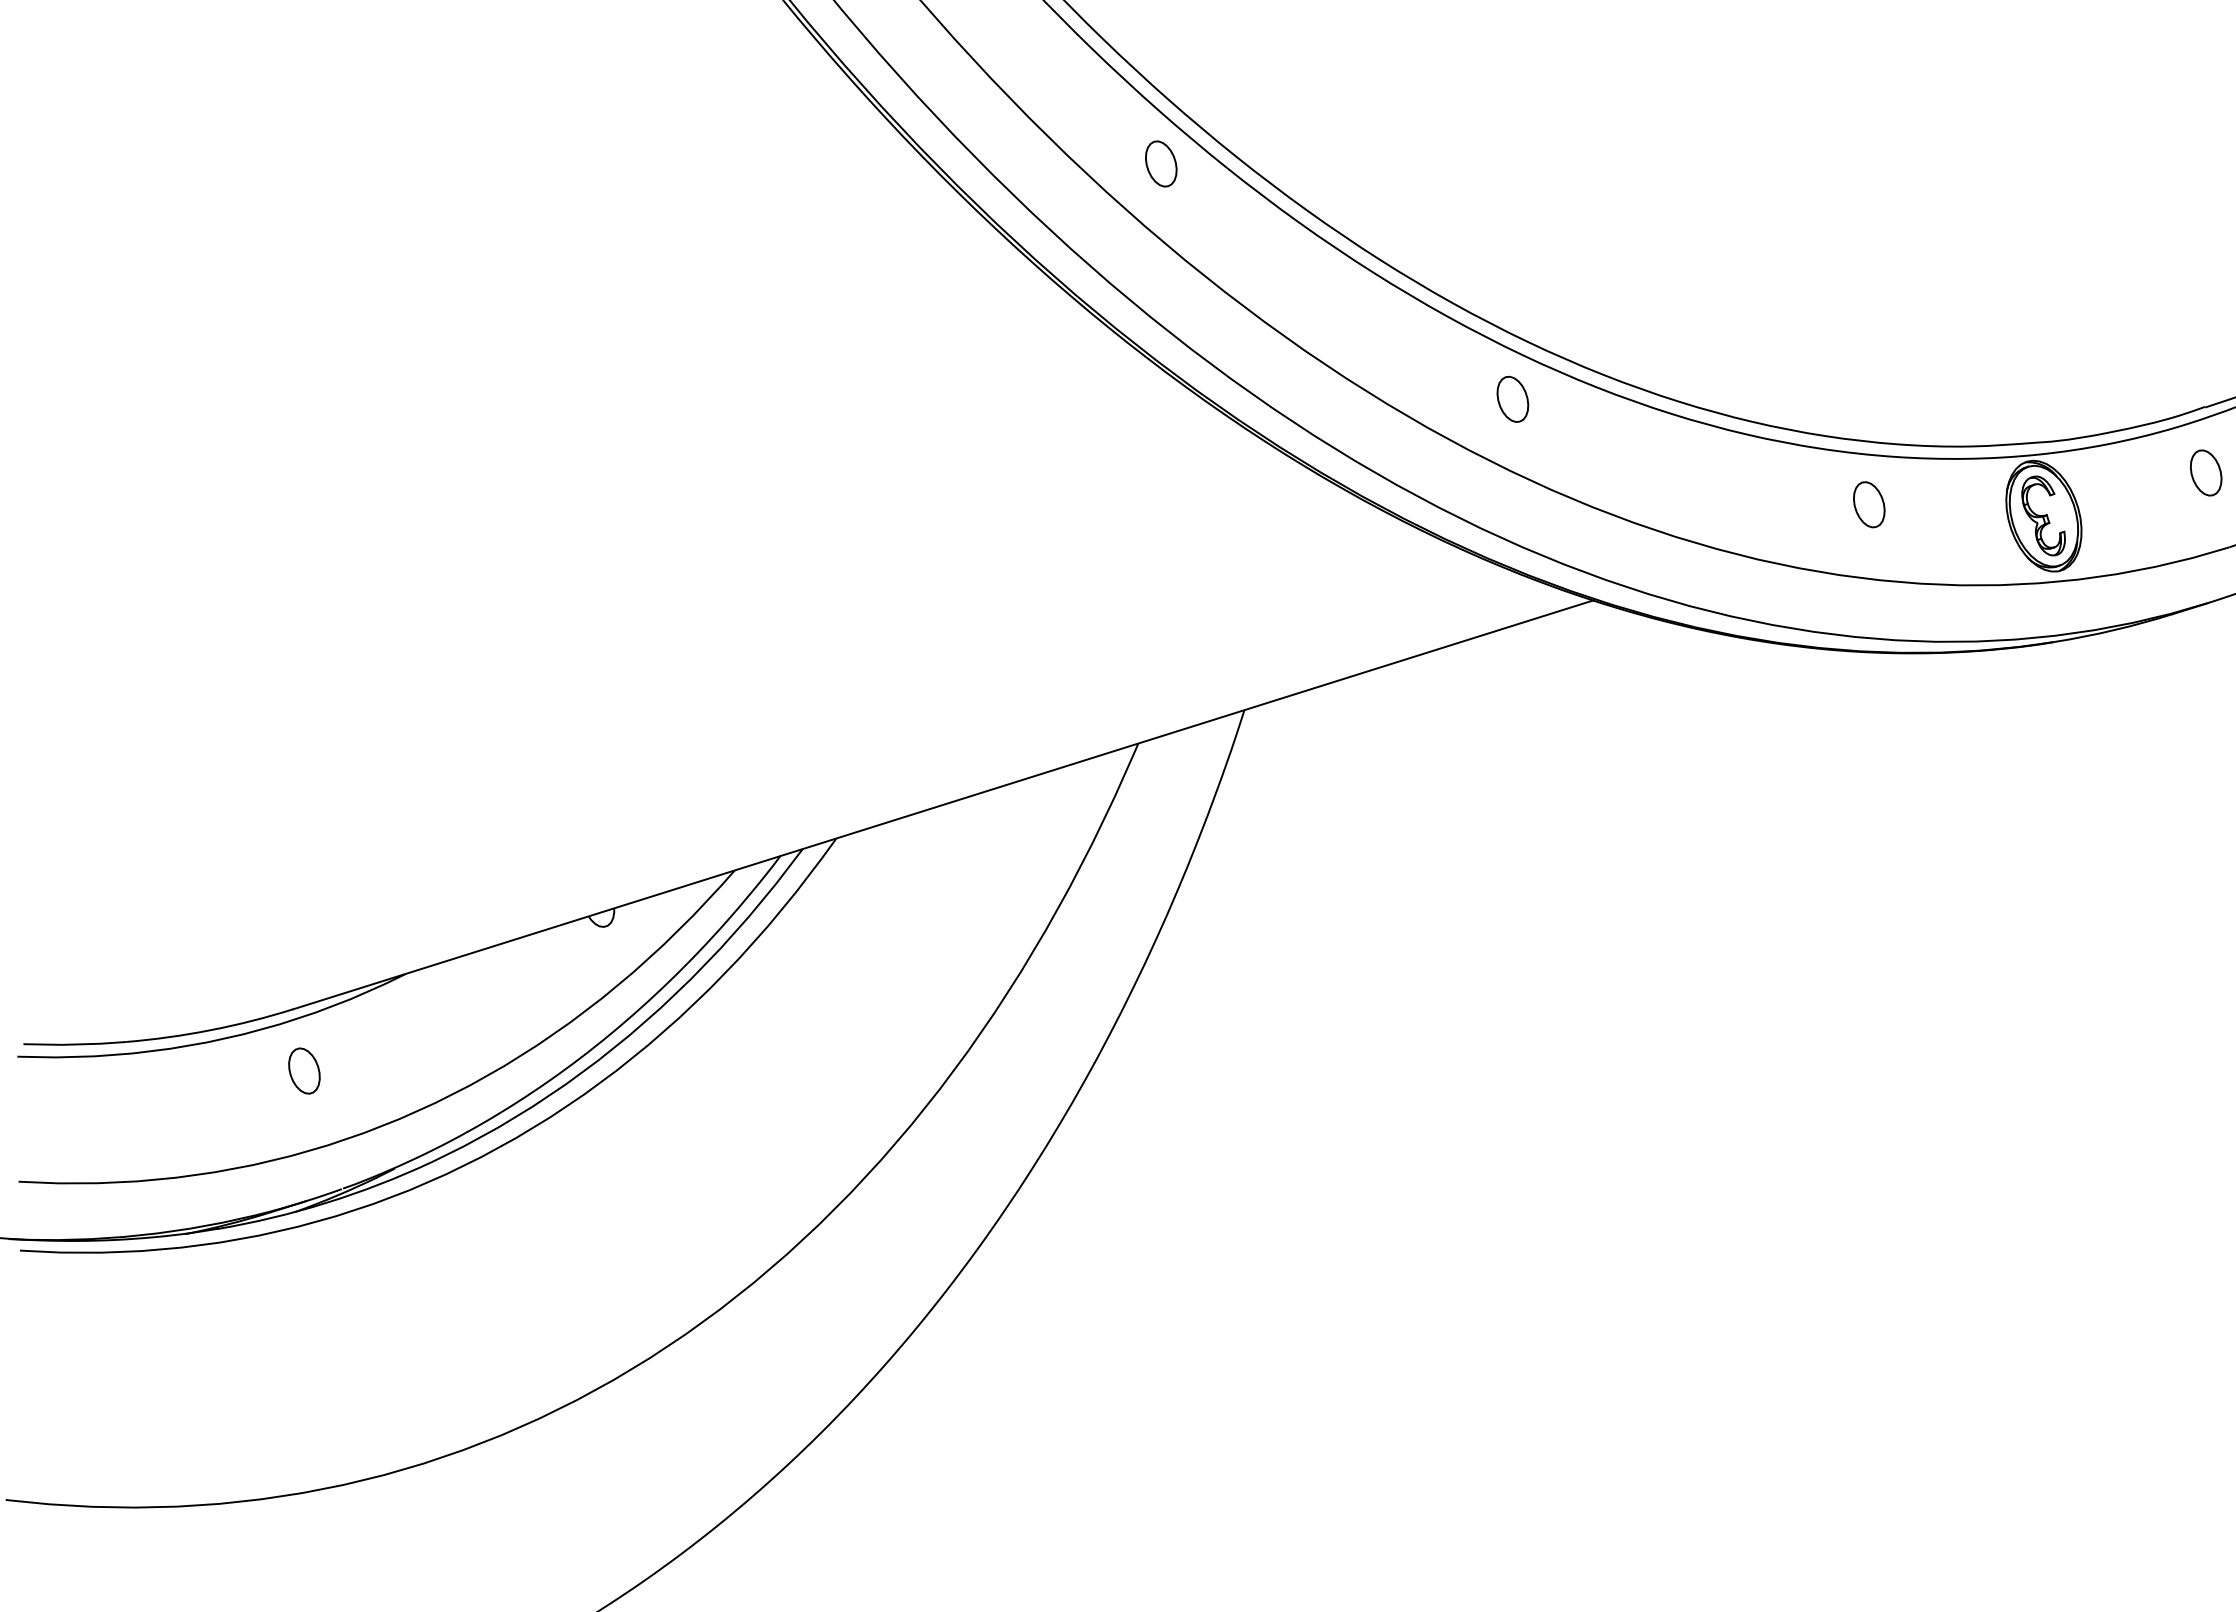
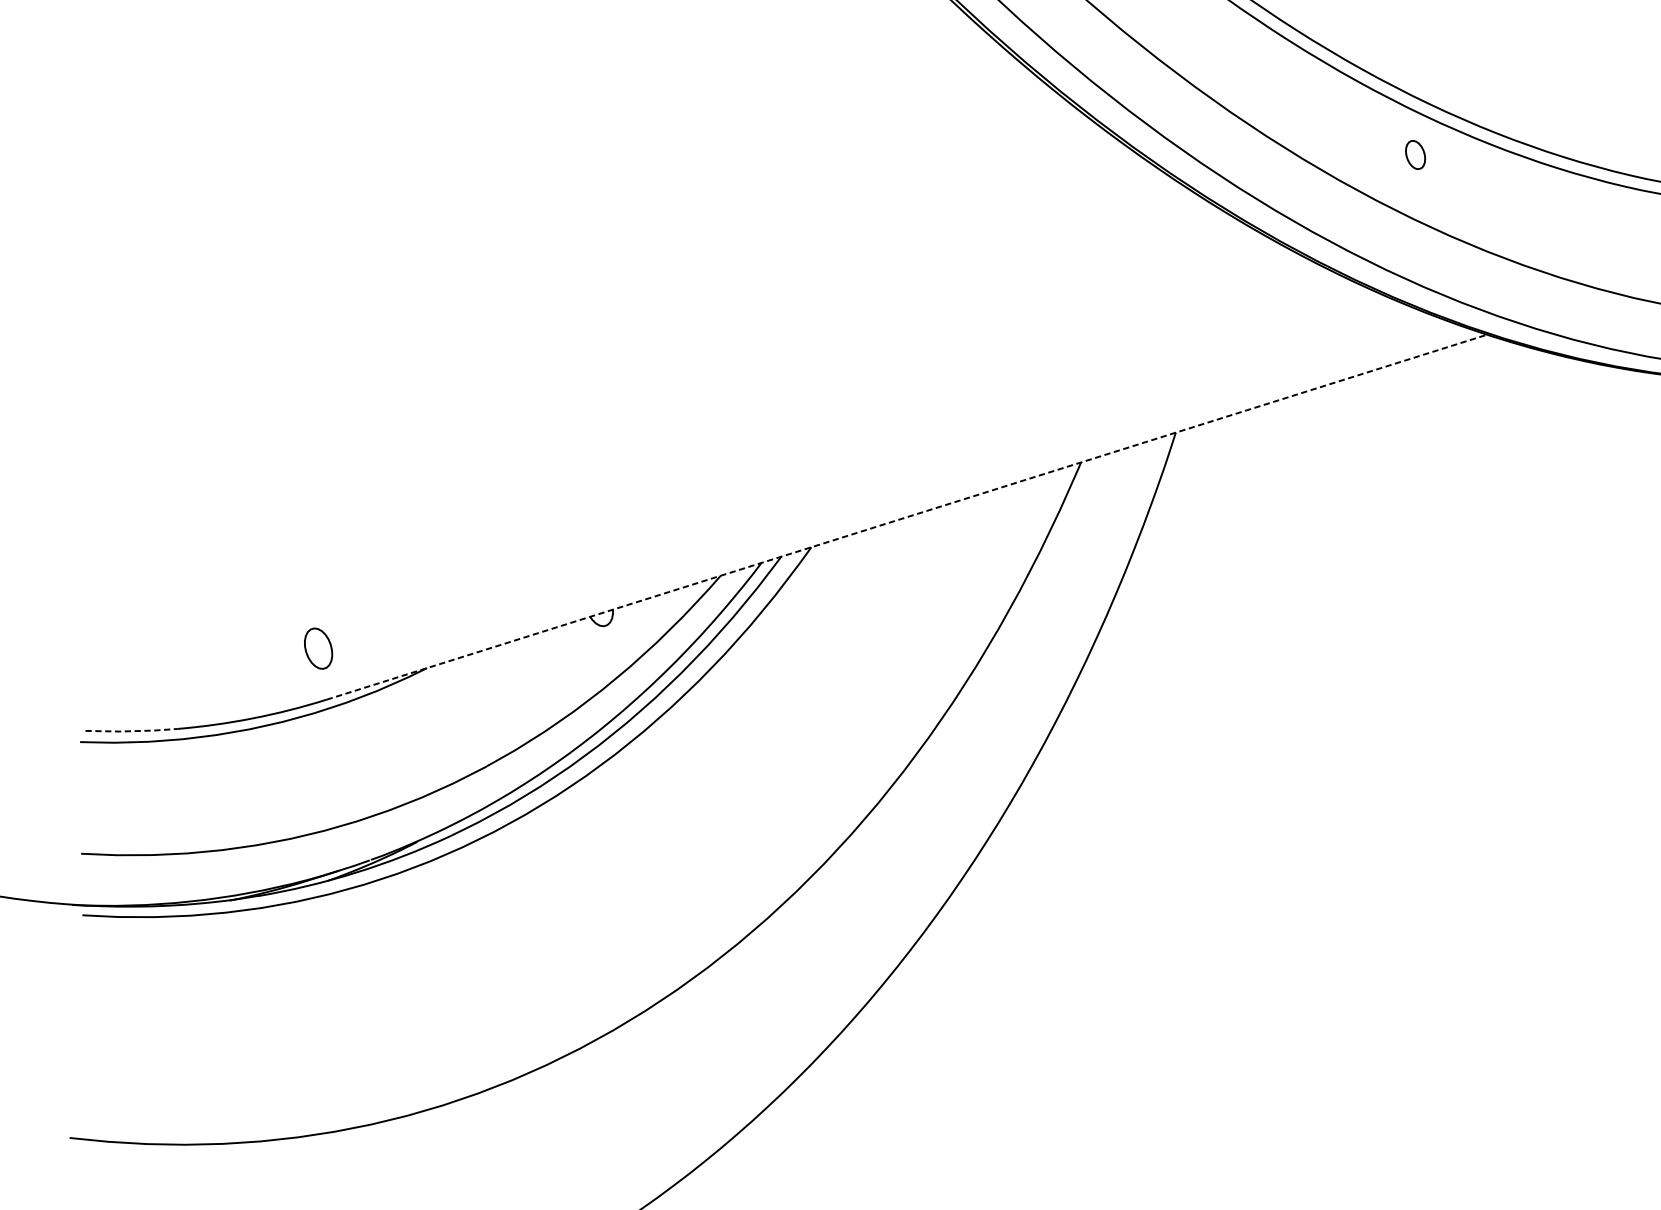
part: (1512, 398) -> (1415, 154), size x0.7
line: (943, 804) -> (907, 516), solid -> dashed
line: (75, 1044) -> (131, 731), solid -> dashed
part: (304, 1070) -> (318, 648), moved

